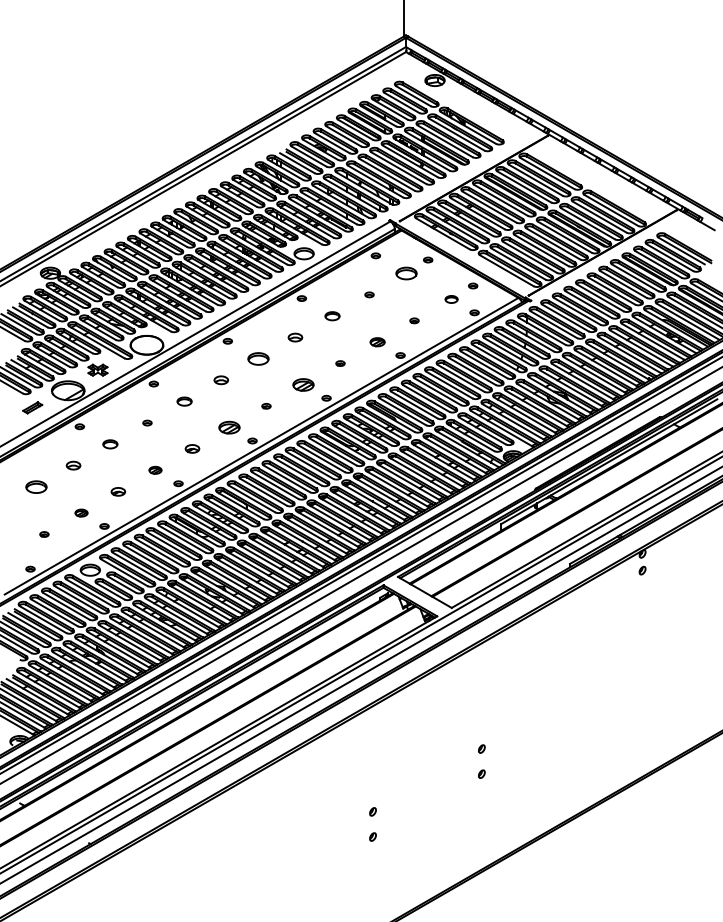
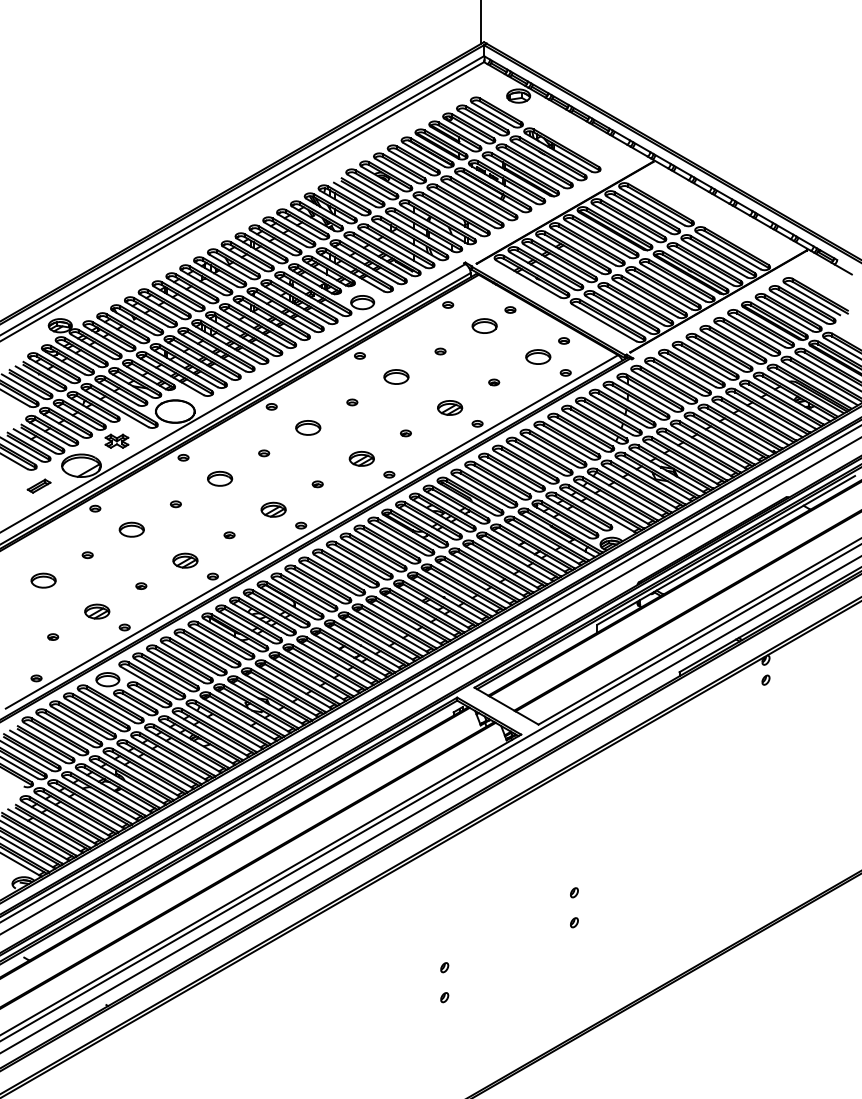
part: (451, 299) -> (538, 356), size x1.67
part: (332, 315) -> (396, 376), size x1.43
part: (295, 337) -> (352, 402), size x0.62
part: (377, 341) -> (450, 407), size x1.43
part: (221, 380) -> (264, 453), size x0.62
part: (184, 401) -> (220, 478), size x1.43
part: (110, 444) -> (131, 529), size x1.43
part: (192, 449) -> (229, 535), size x0.62
part: (73, 466) -> (87, 555), size x0.62
part: (155, 470) -> (185, 560), size x1.67
part: (118, 491) -> (141, 585), size x0.62
part: (81, 513) -> (97, 611), size x1.67

